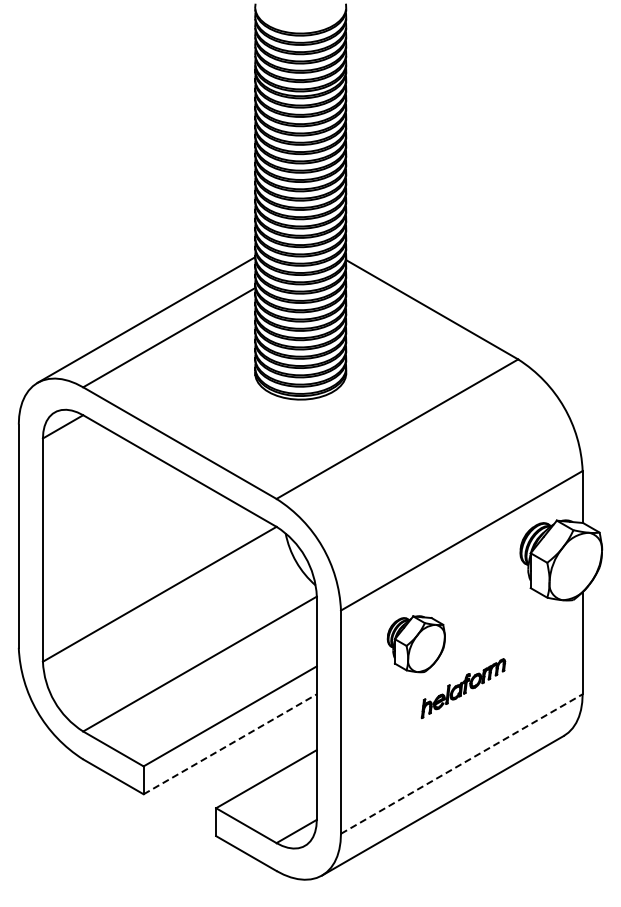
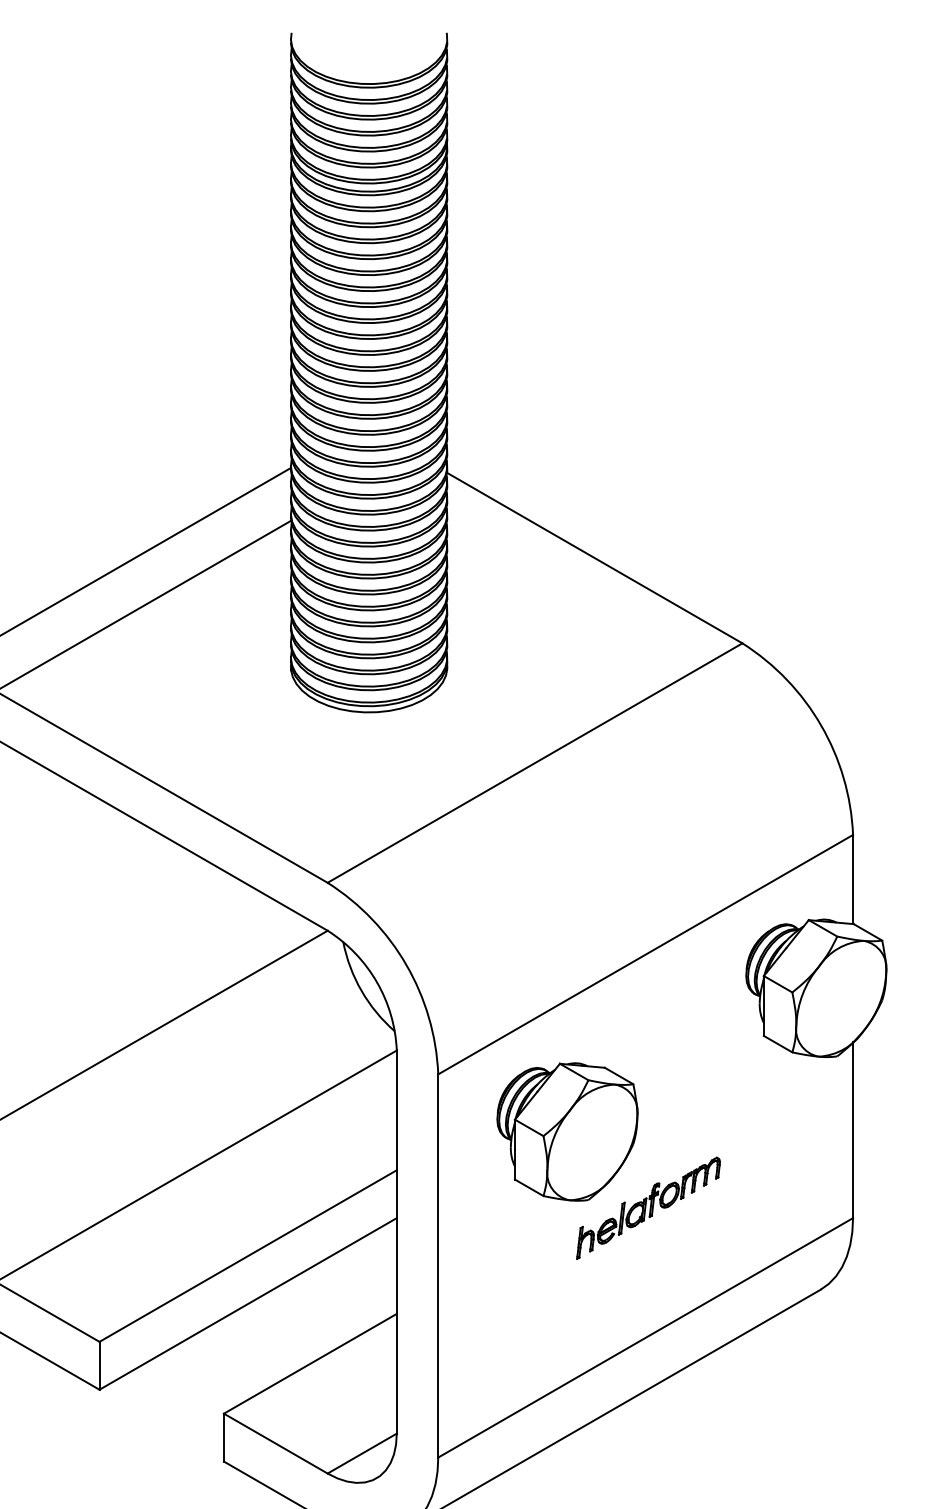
part: (416, 644) -> (567, 1132), size x1.43
line: (230, 744) -> (248, 1304), dashed -> solid
line: (461, 764) -> (645, 1338), dashed -> solid

